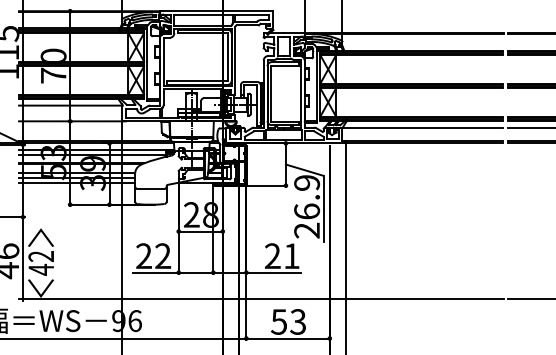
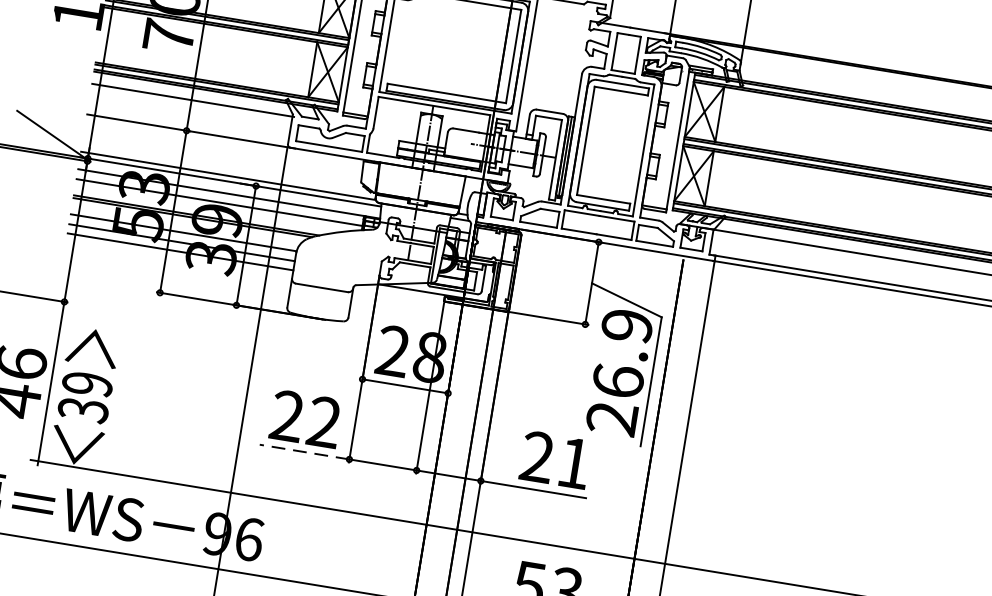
text: (41, 263) -> (85, 397), 42 -> 39
line: (155, 272) -> (304, 451), solid -> dashed

